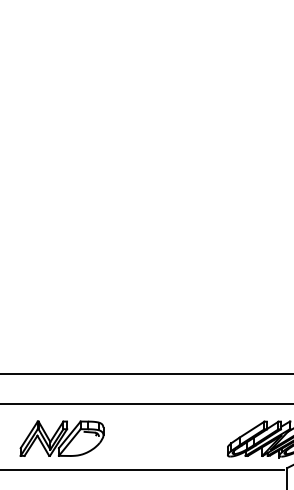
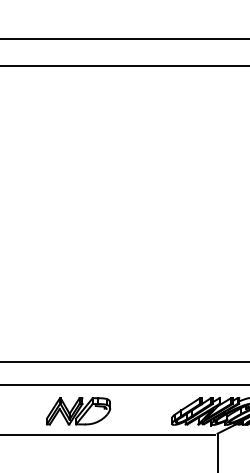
part: (61, 438) -> (78, 411), moved

